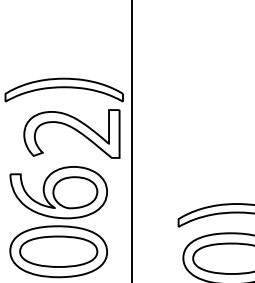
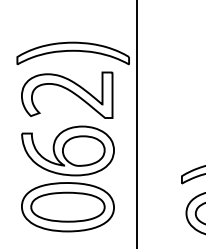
part: (71, 133) -> (66, 94), moved

